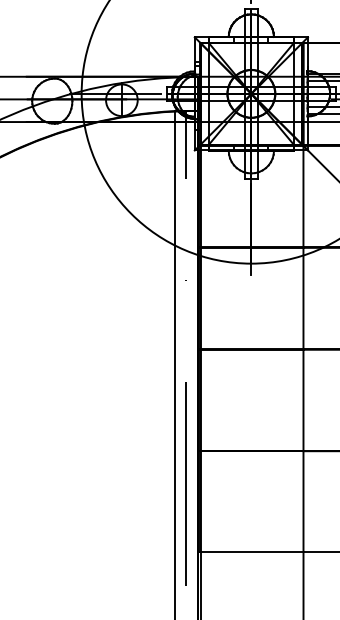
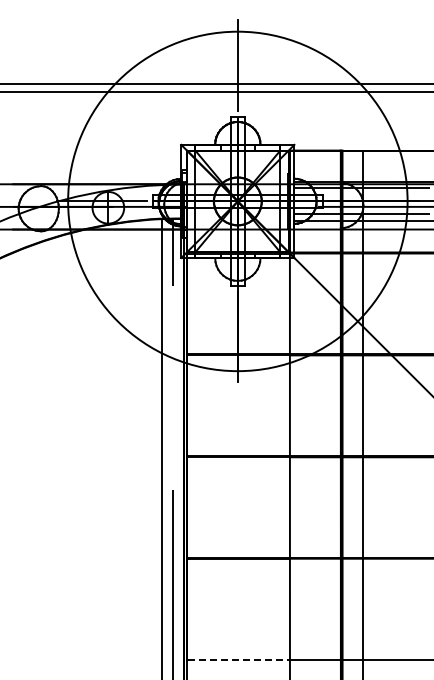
line: (253, 551) -> (239, 659), solid -> dashed

